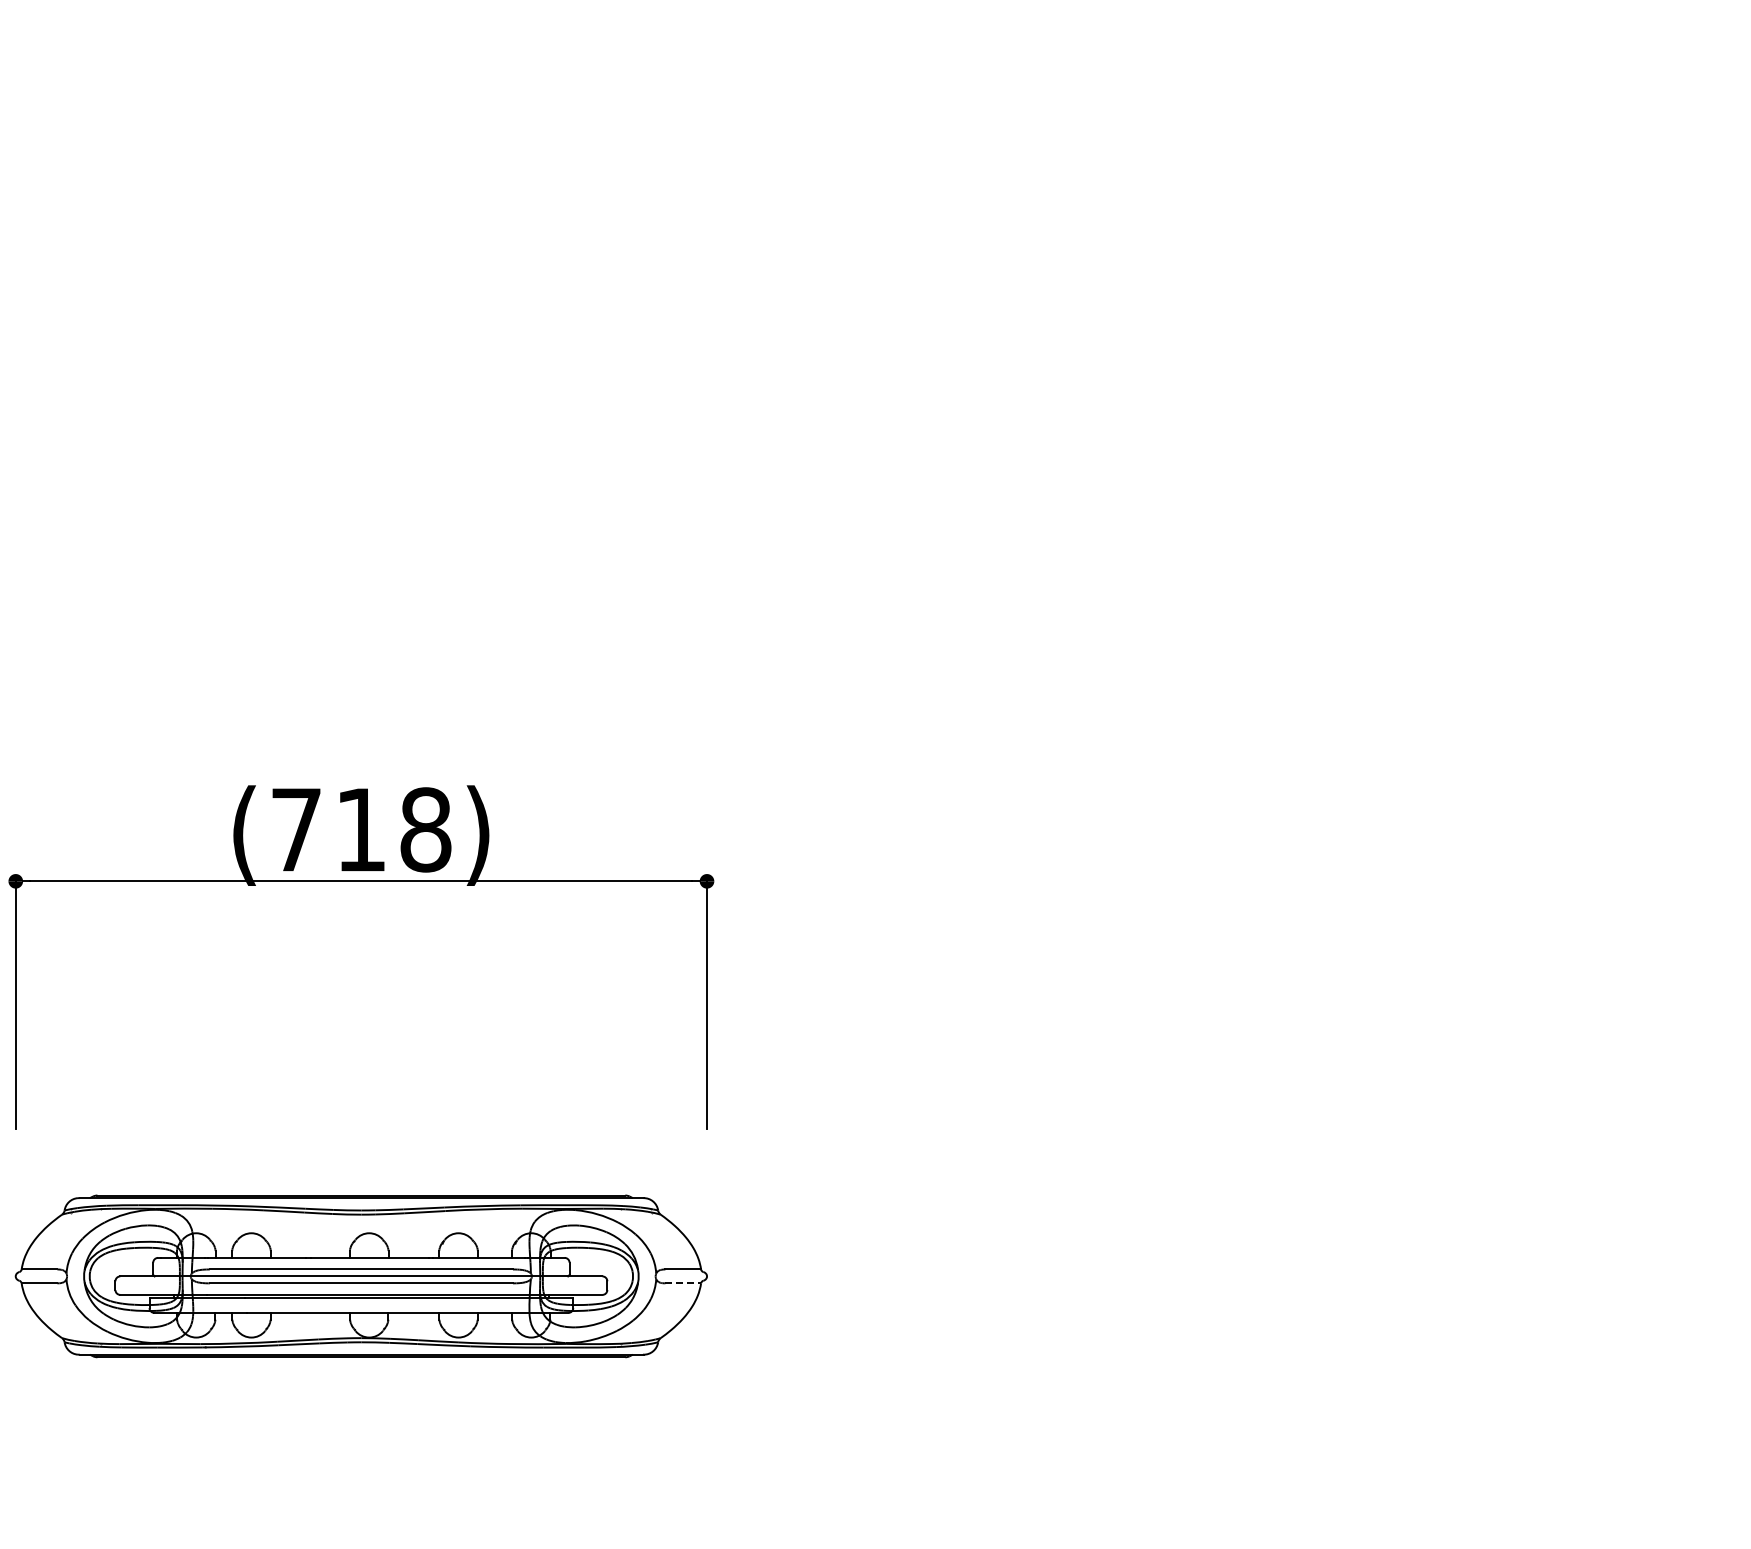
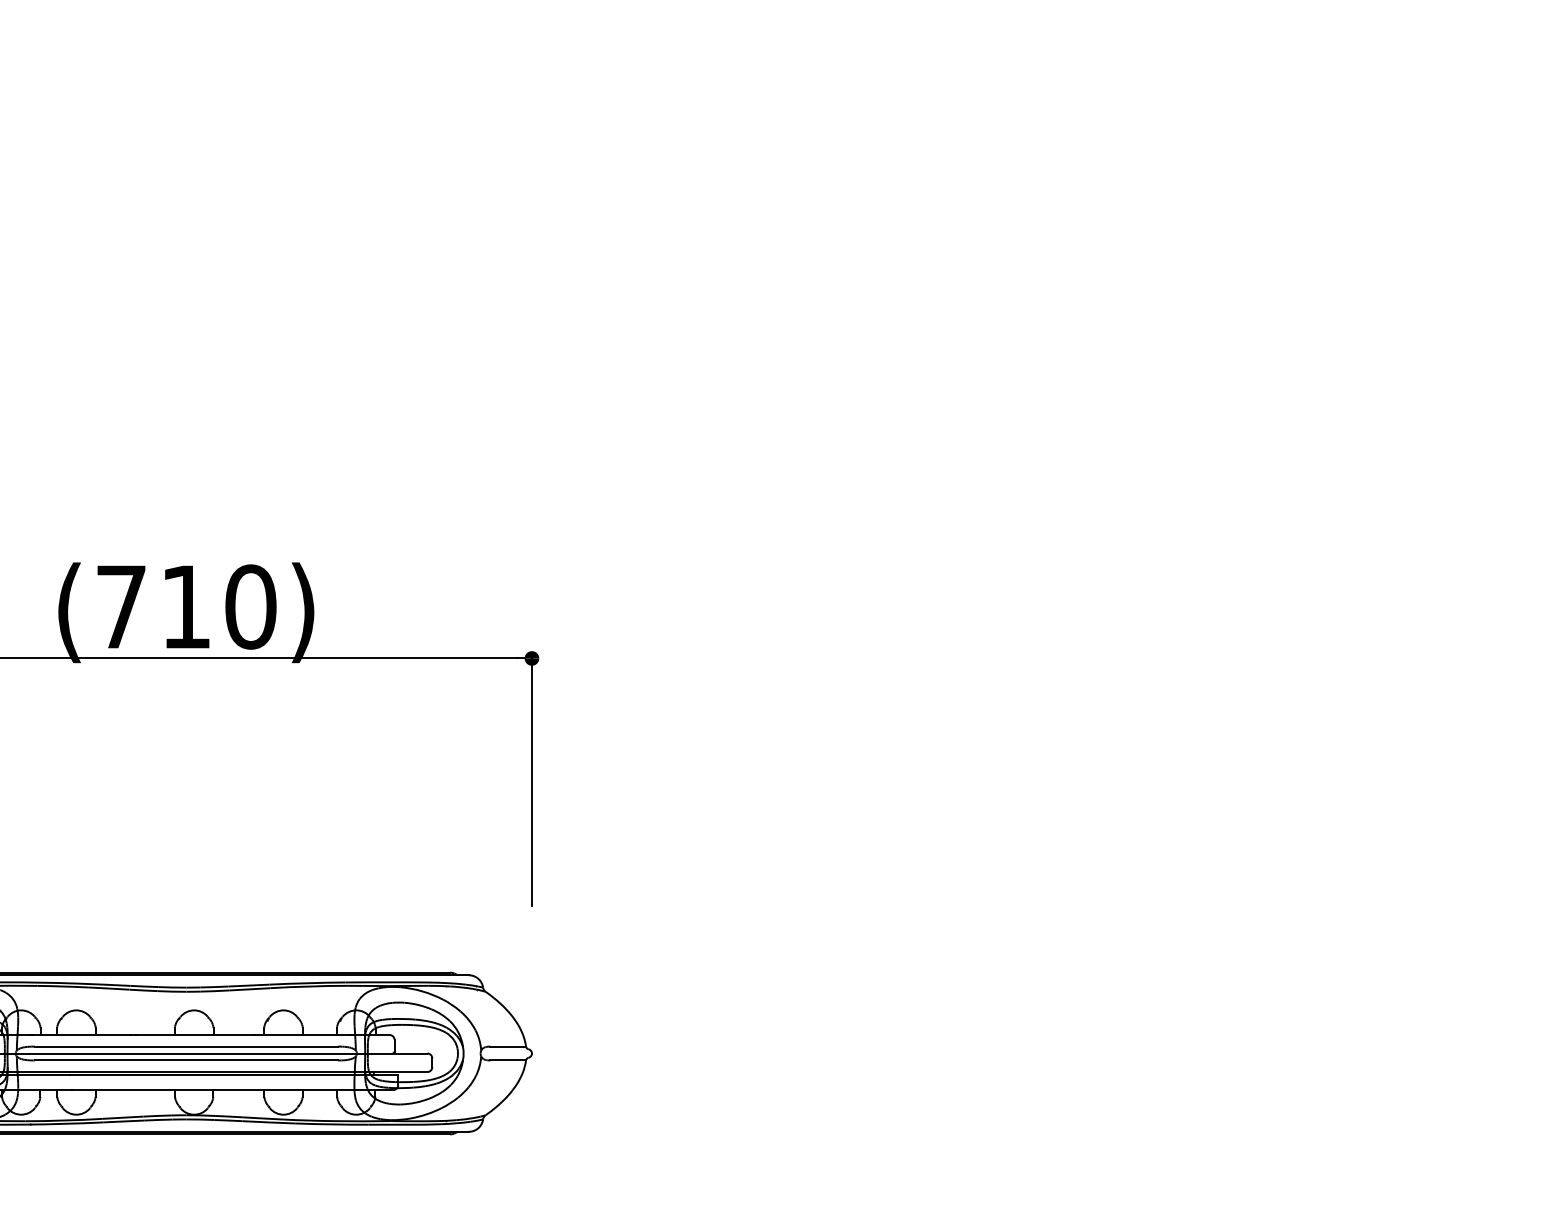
text: (425, 829) -> (250, 606), (718) -> (710)
line: (683, 1283) -> (508, 1060), dashed -> solid

